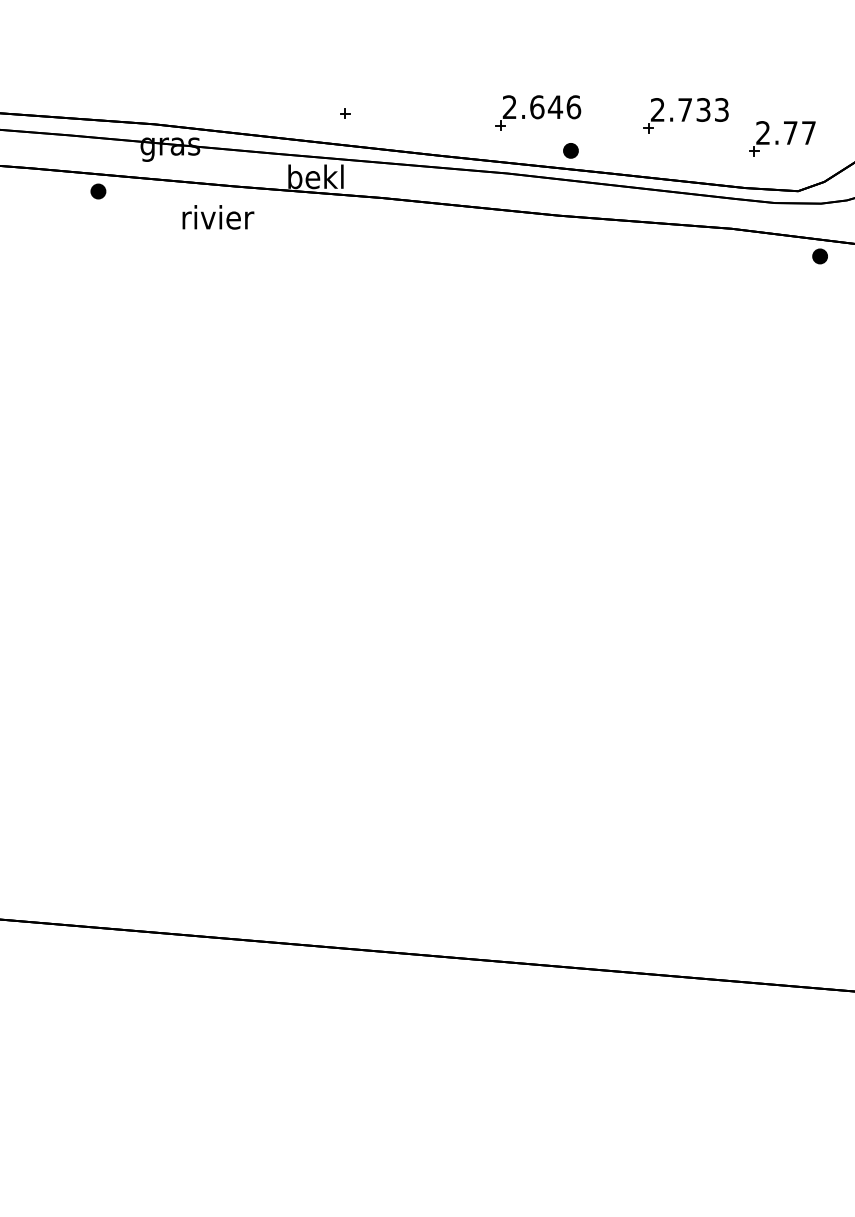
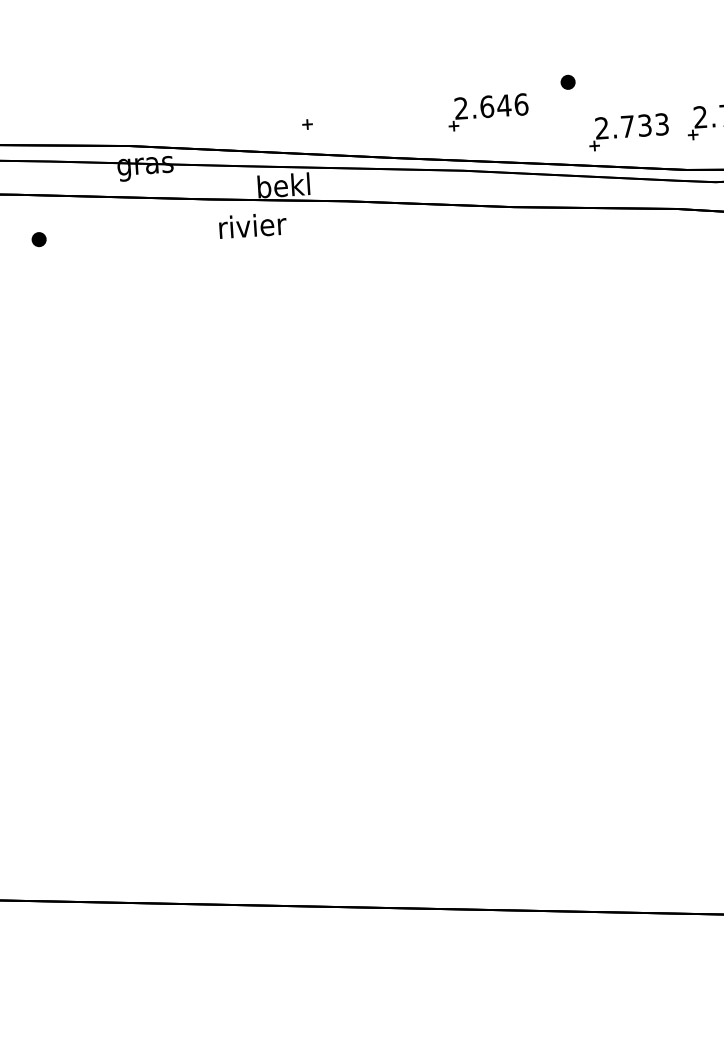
part: (685, 115) -> (628, 131), moved
part: (570, 150) -> (567, 82), moved
part: (98, 191) -> (39, 239), moved
text: (218, 217) -> (253, 225), moved

